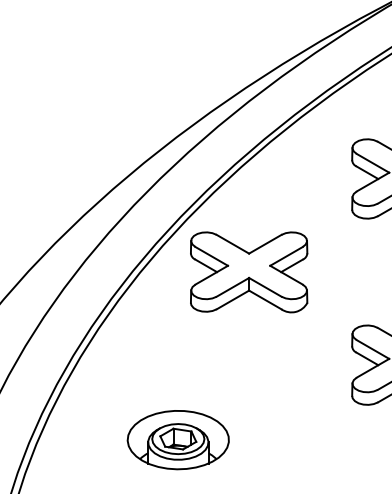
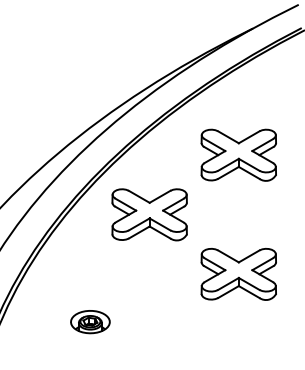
part: (248, 271) -> (149, 214), moved
part: (178, 439) -> (90, 321), size x0.6

